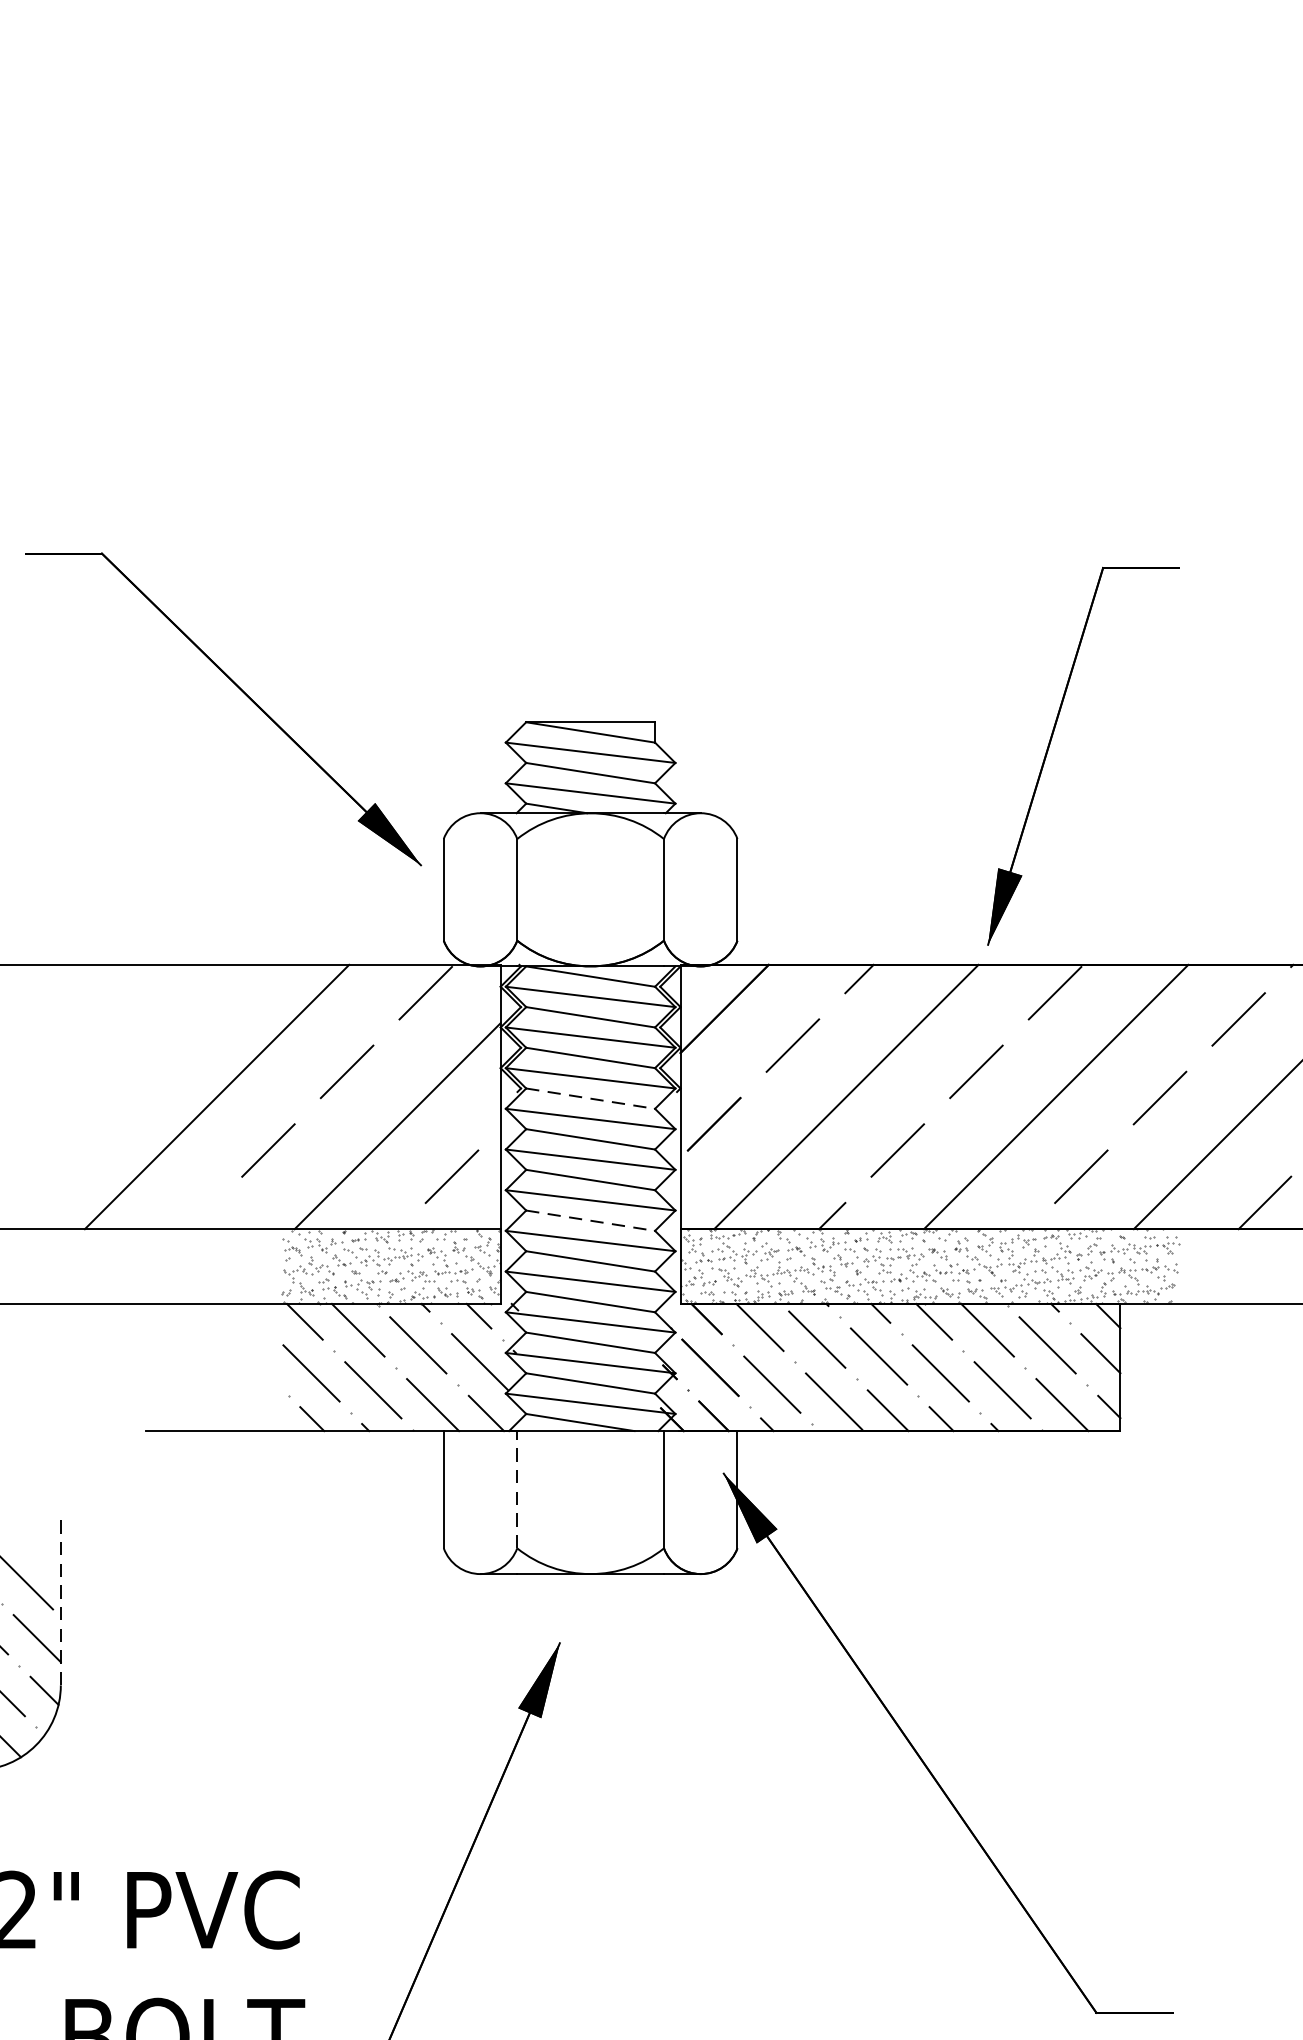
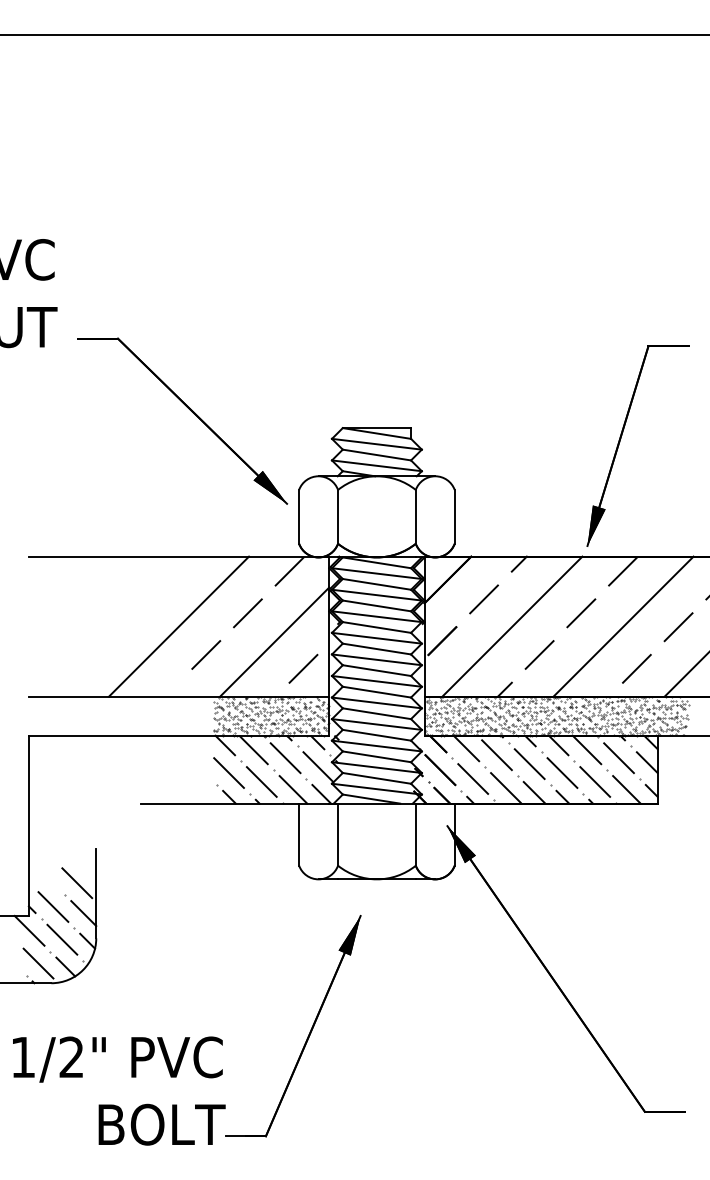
line: (589, 1098) -> (376, 627), dashed -> solid
line: (589, 1221) -> (376, 692), dashed -> solid
line: (518, 1489) -> (338, 834), dashed -> solid
line: (61, 1600) -> (96, 893), dashed -> solid

